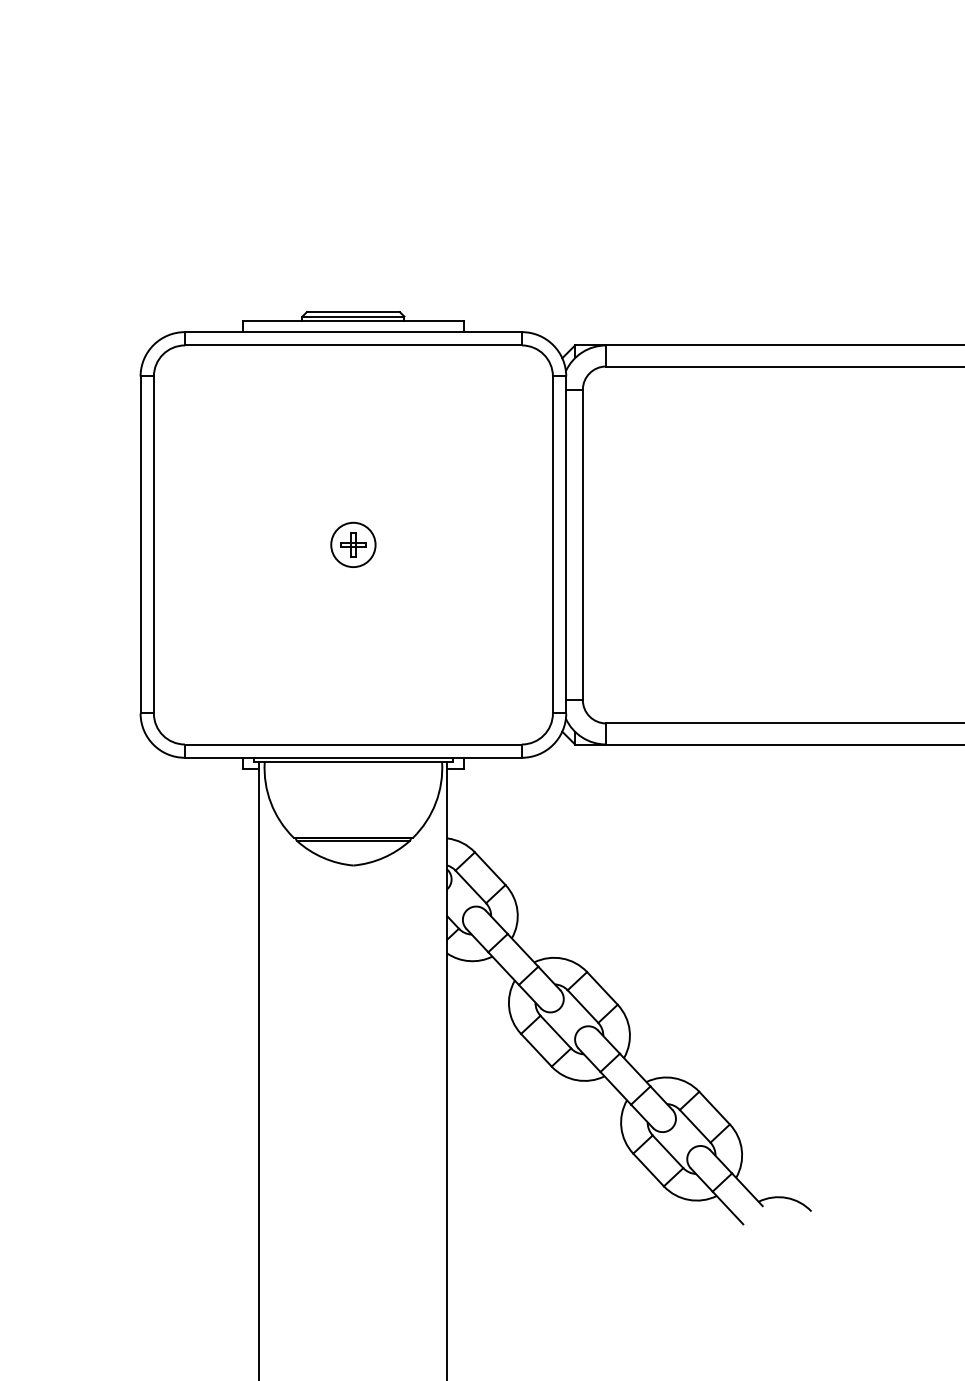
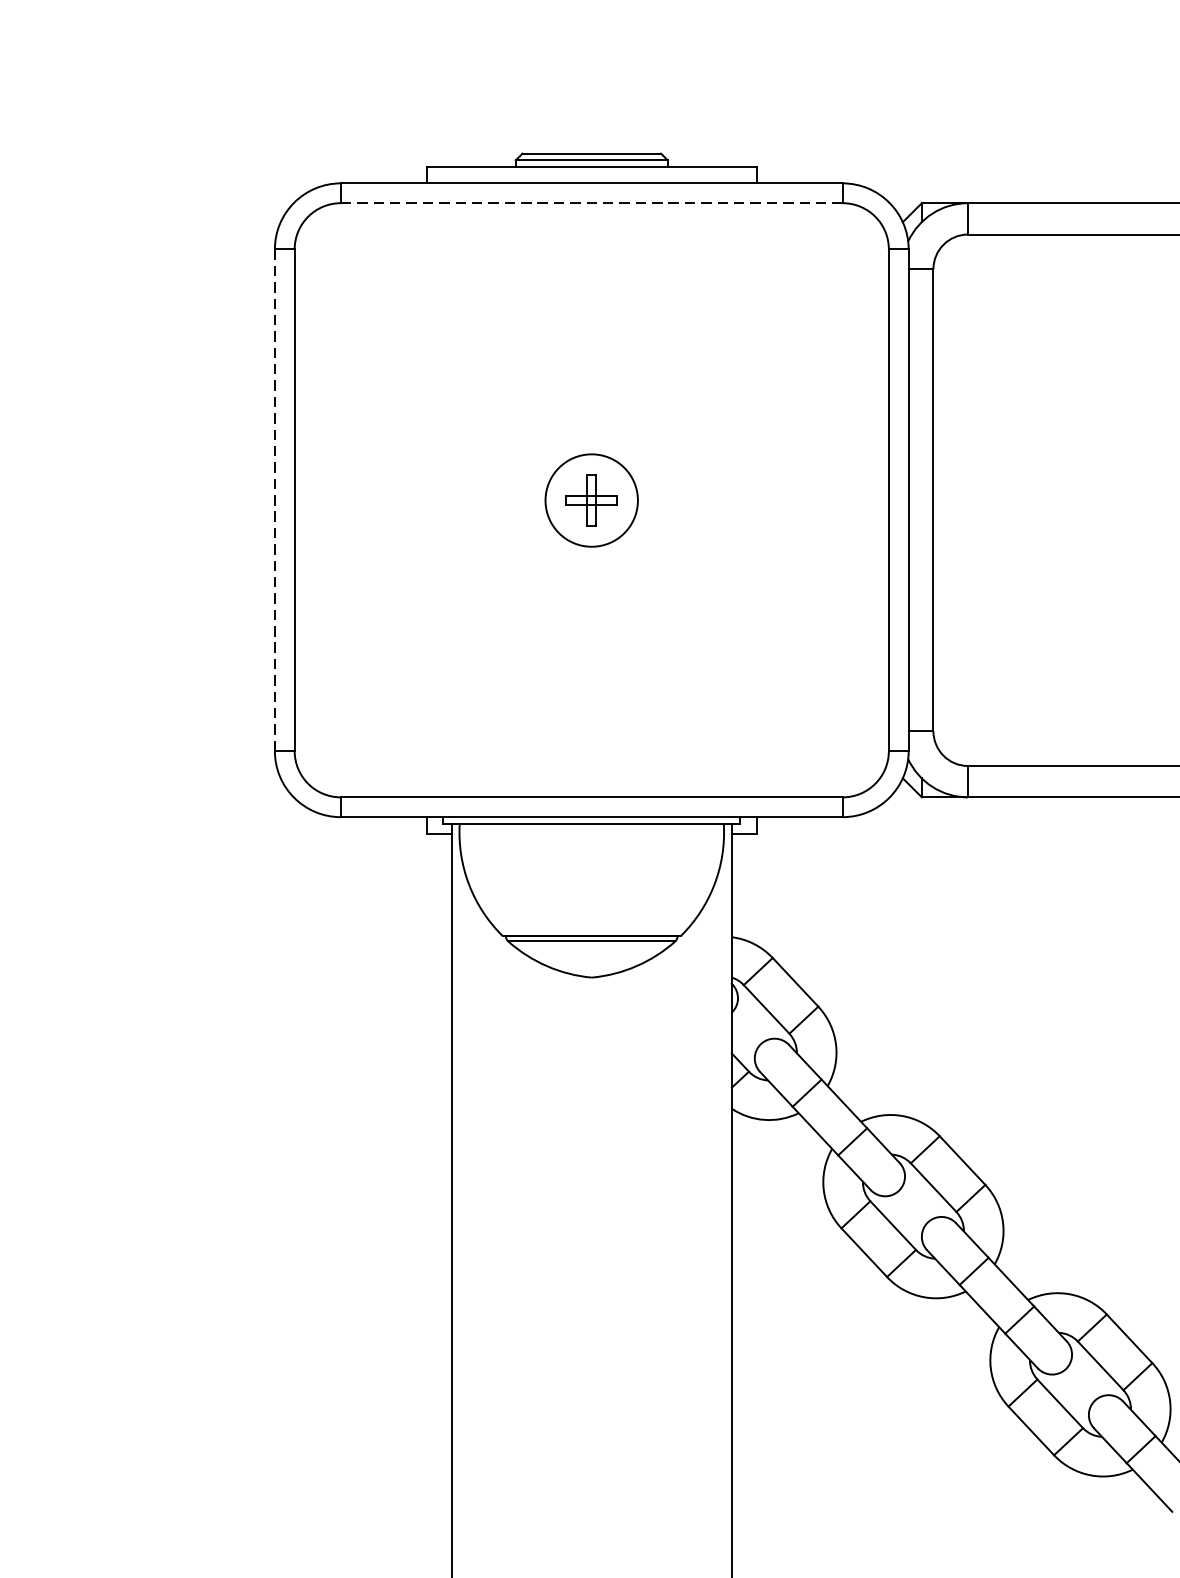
line: (353, 345) -> (591, 203), solid -> dashed
part: (353, 544) -> (591, 499), size x1.4
line: (140, 545) -> (274, 501), solid -> dashed

